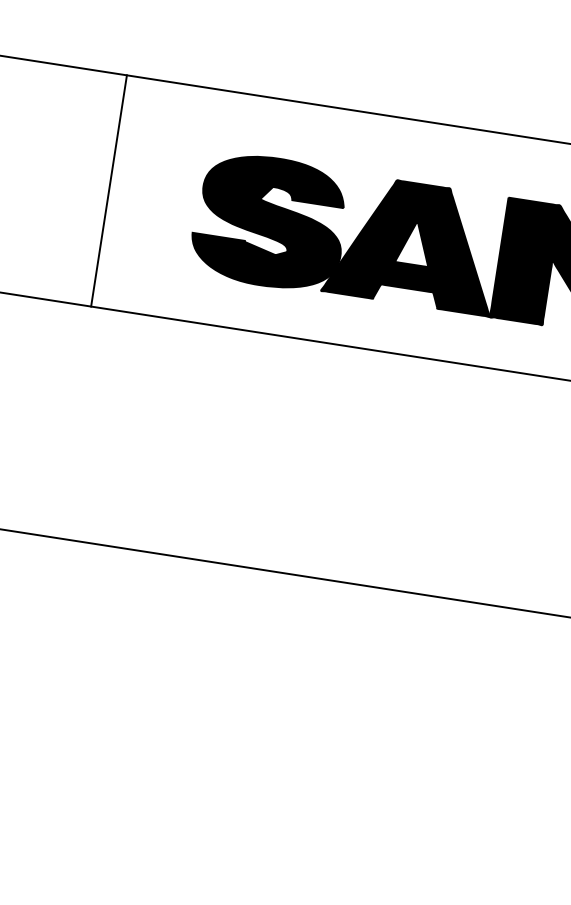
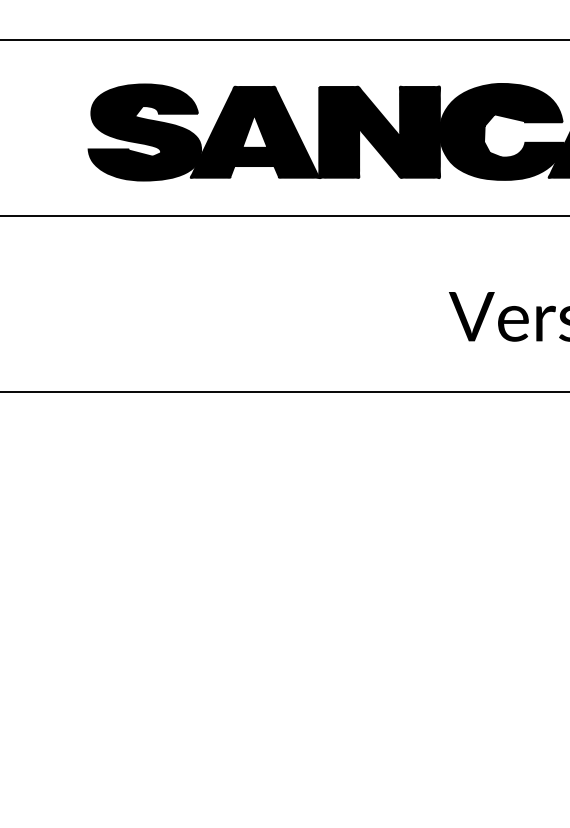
line: (108, 190) -> (21, 127), removed

